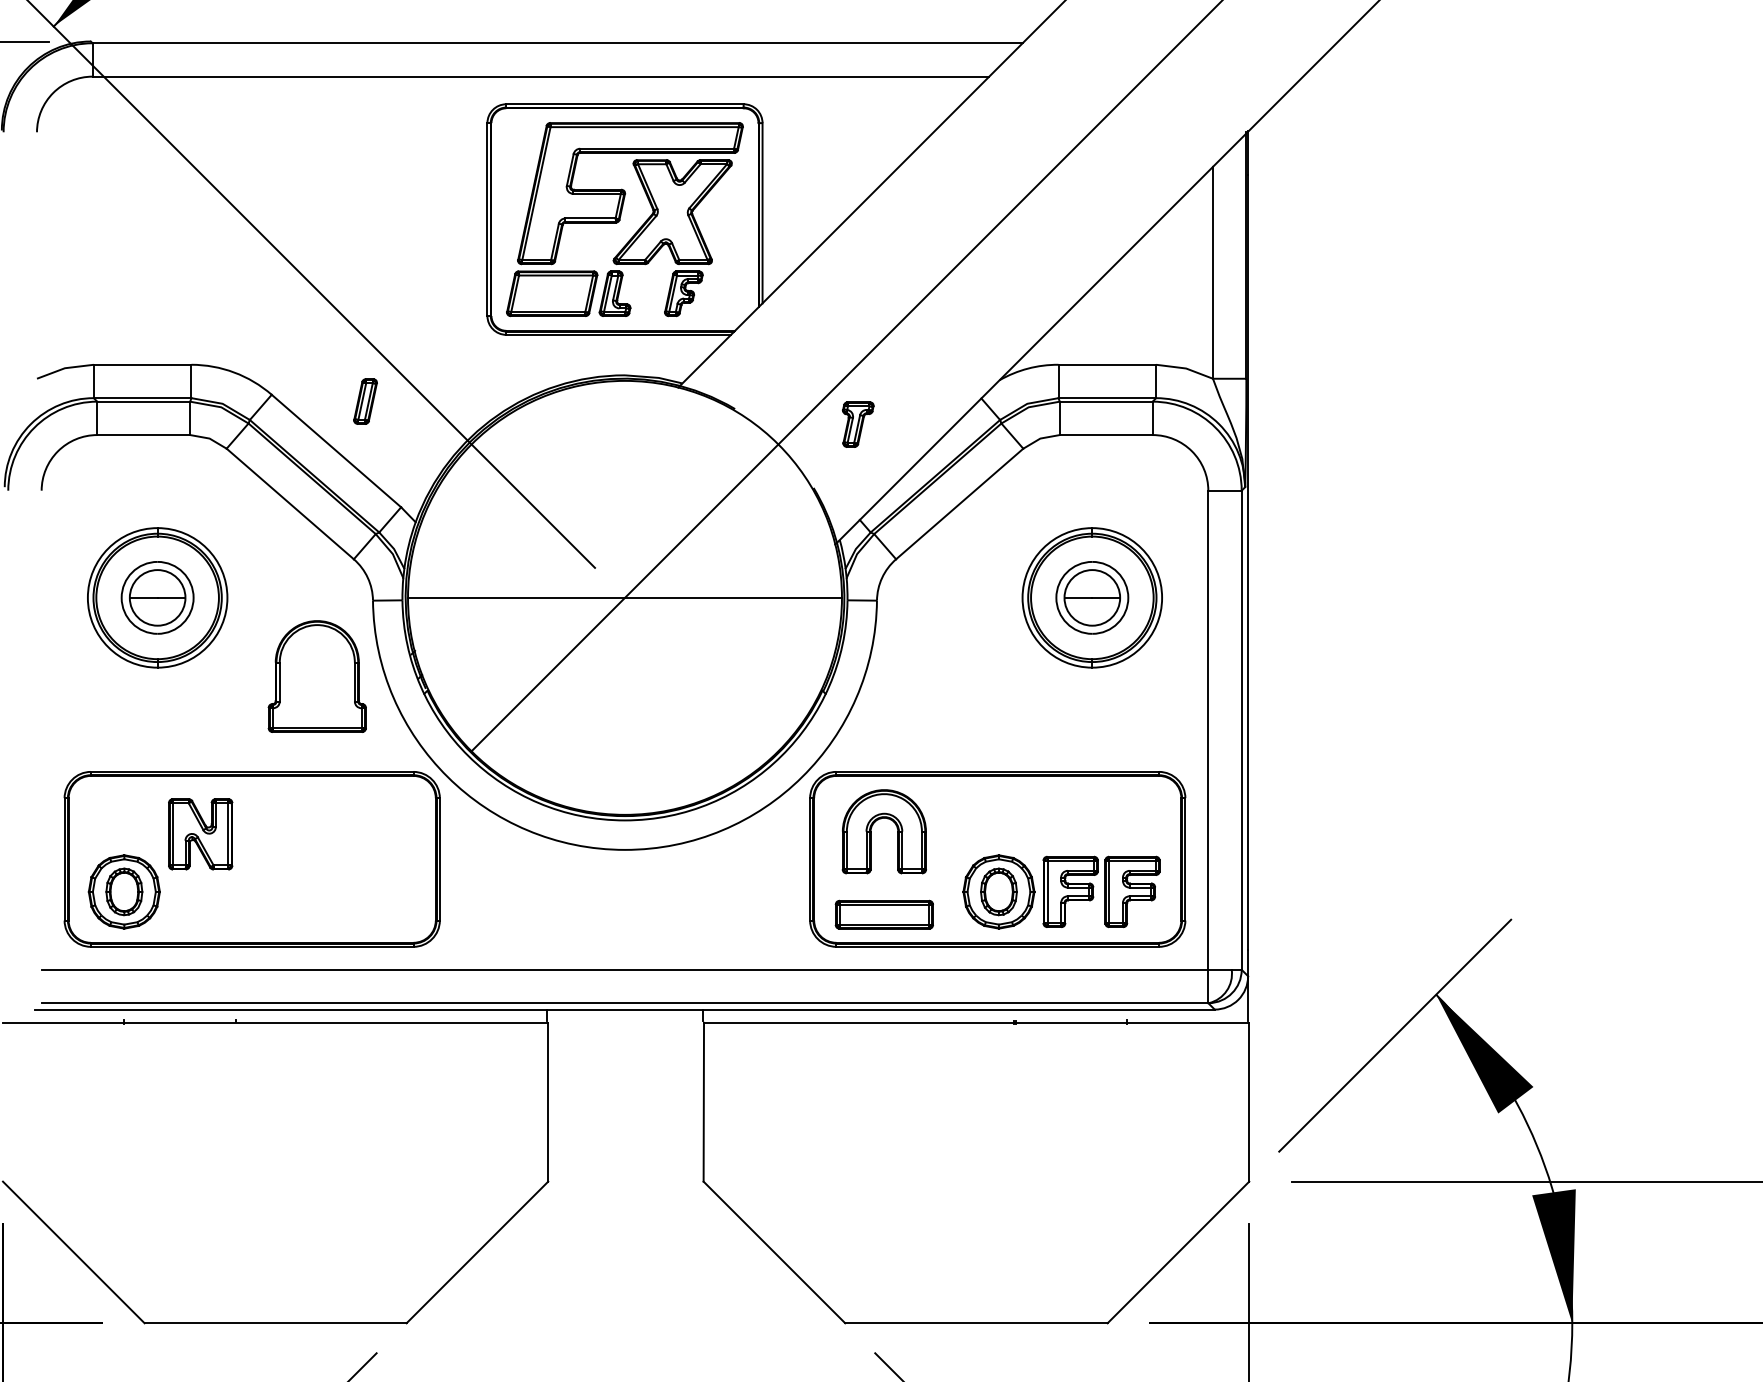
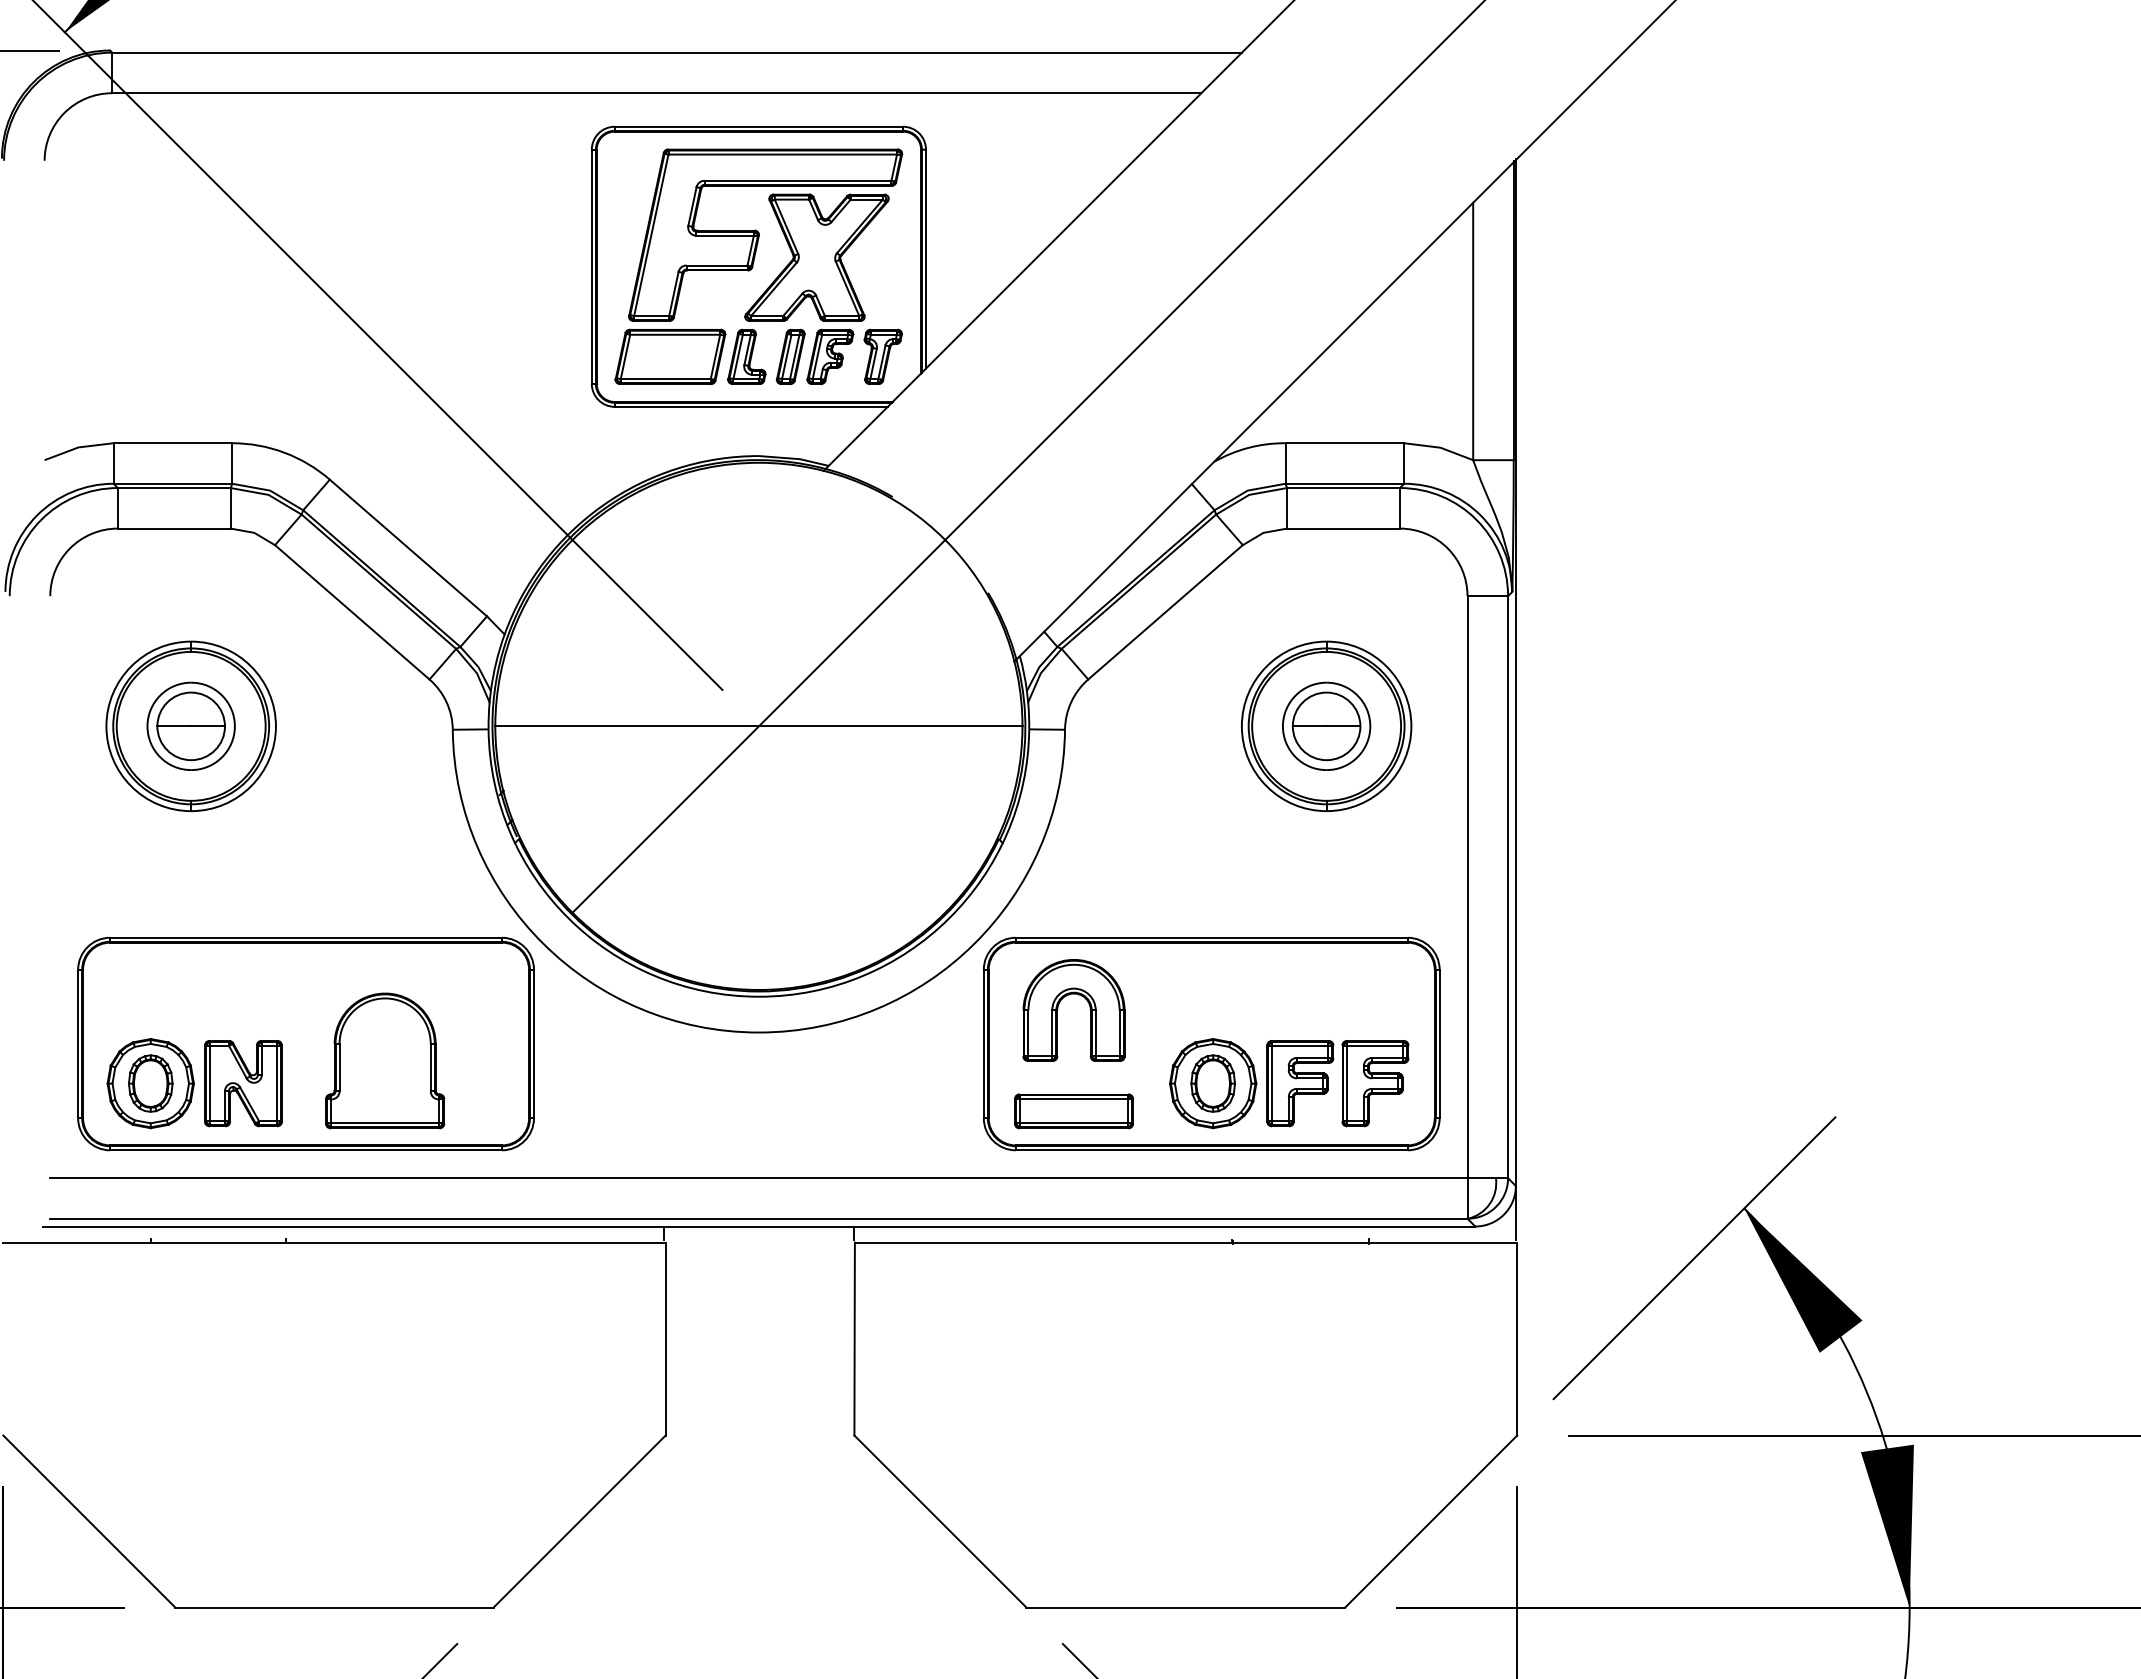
part: (365, 401) -> (790, 356), moved
part: (857, 424) -> (882, 356), moved
part: (317, 676) -> (385, 1060), moved
part: (200, 834) -> (243, 1083), moved

